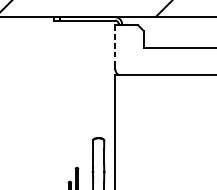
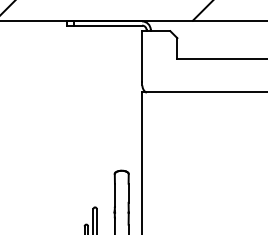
line: (115, 45) -> (142, 56), dashed -> solid

